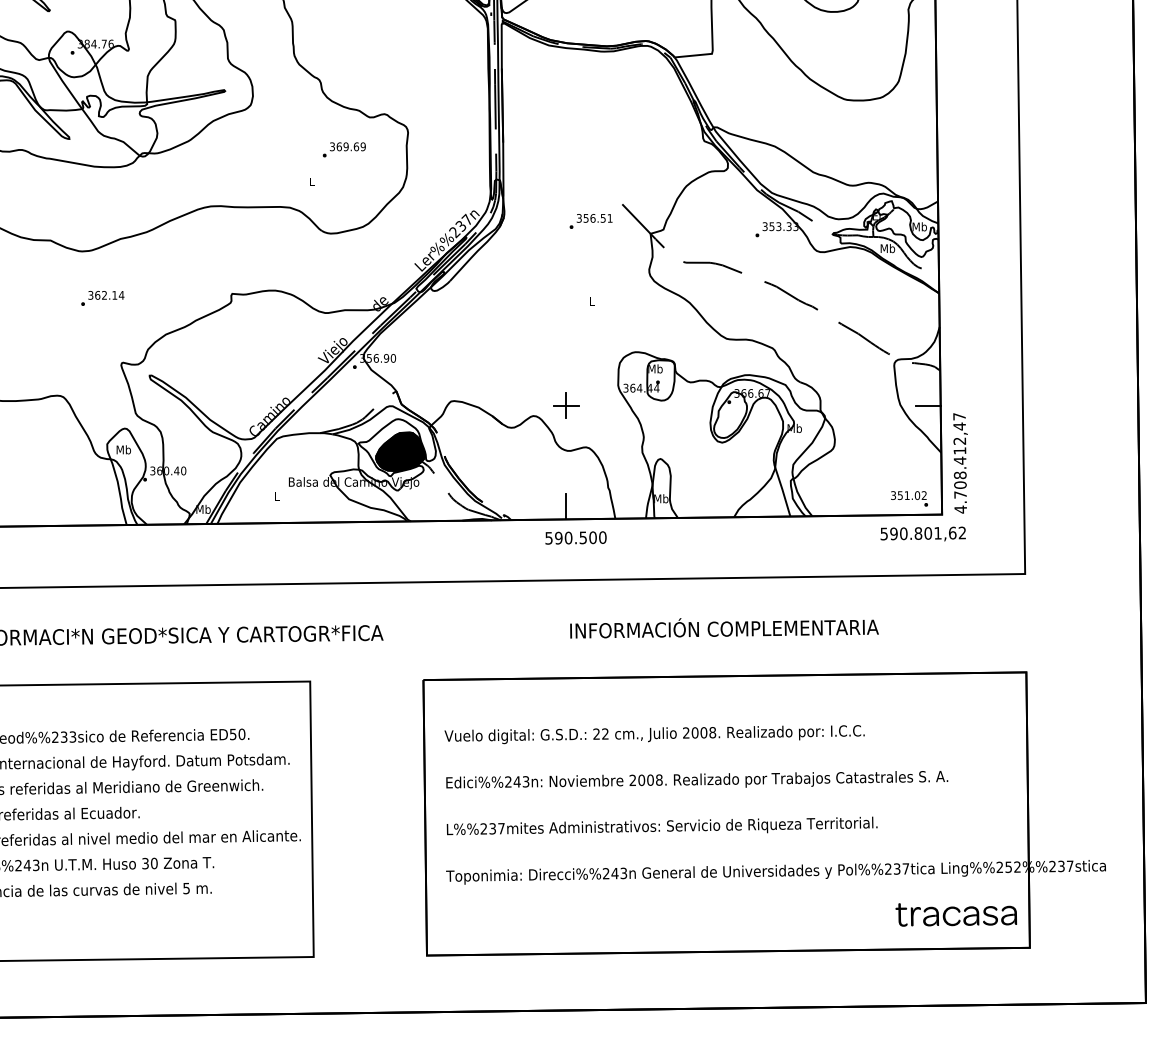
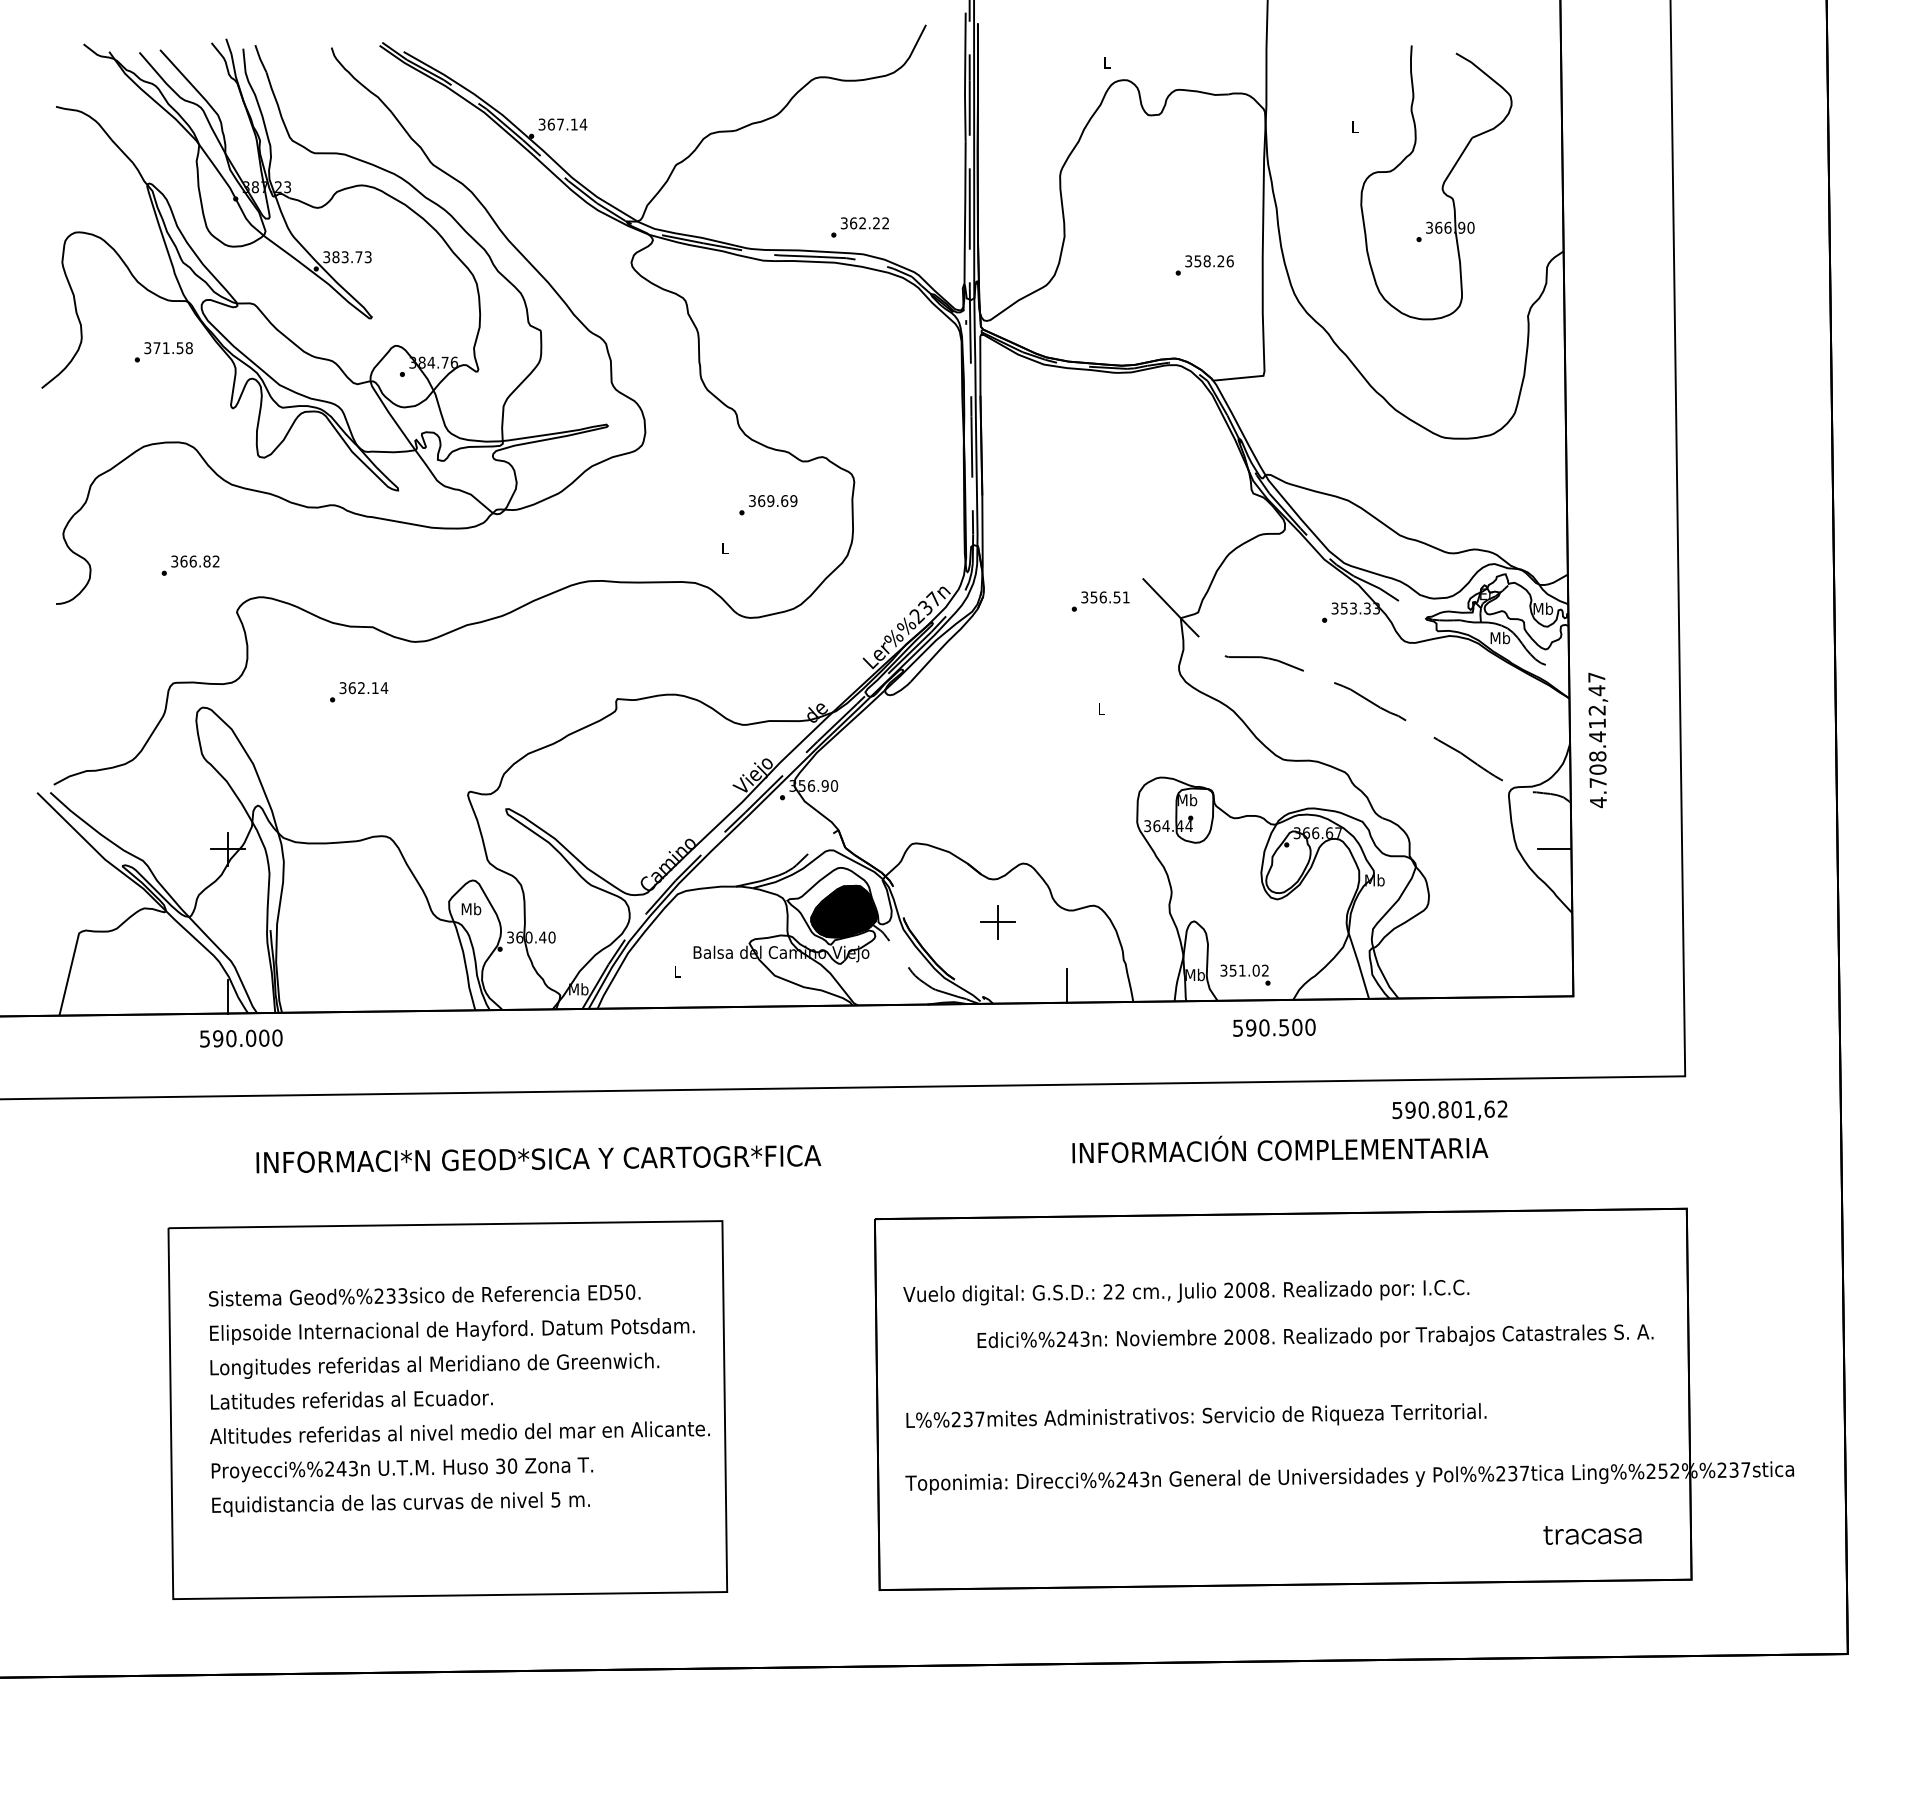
text: (103, 298) -> (359, 692), moved
part: (565, 405) -> (997, 922), moved
text: (960, 463) -> (1598, 740), moved
text: (909, 498) -> (1245, 974), moved
text: (922, 534) -> (1449, 1110), moved
text: (576, 537) -> (1274, 1027), moved
text: (697, 779) -> (1315, 1336), moved
part: (956, 915) -> (1592, 1535), size x0.6

